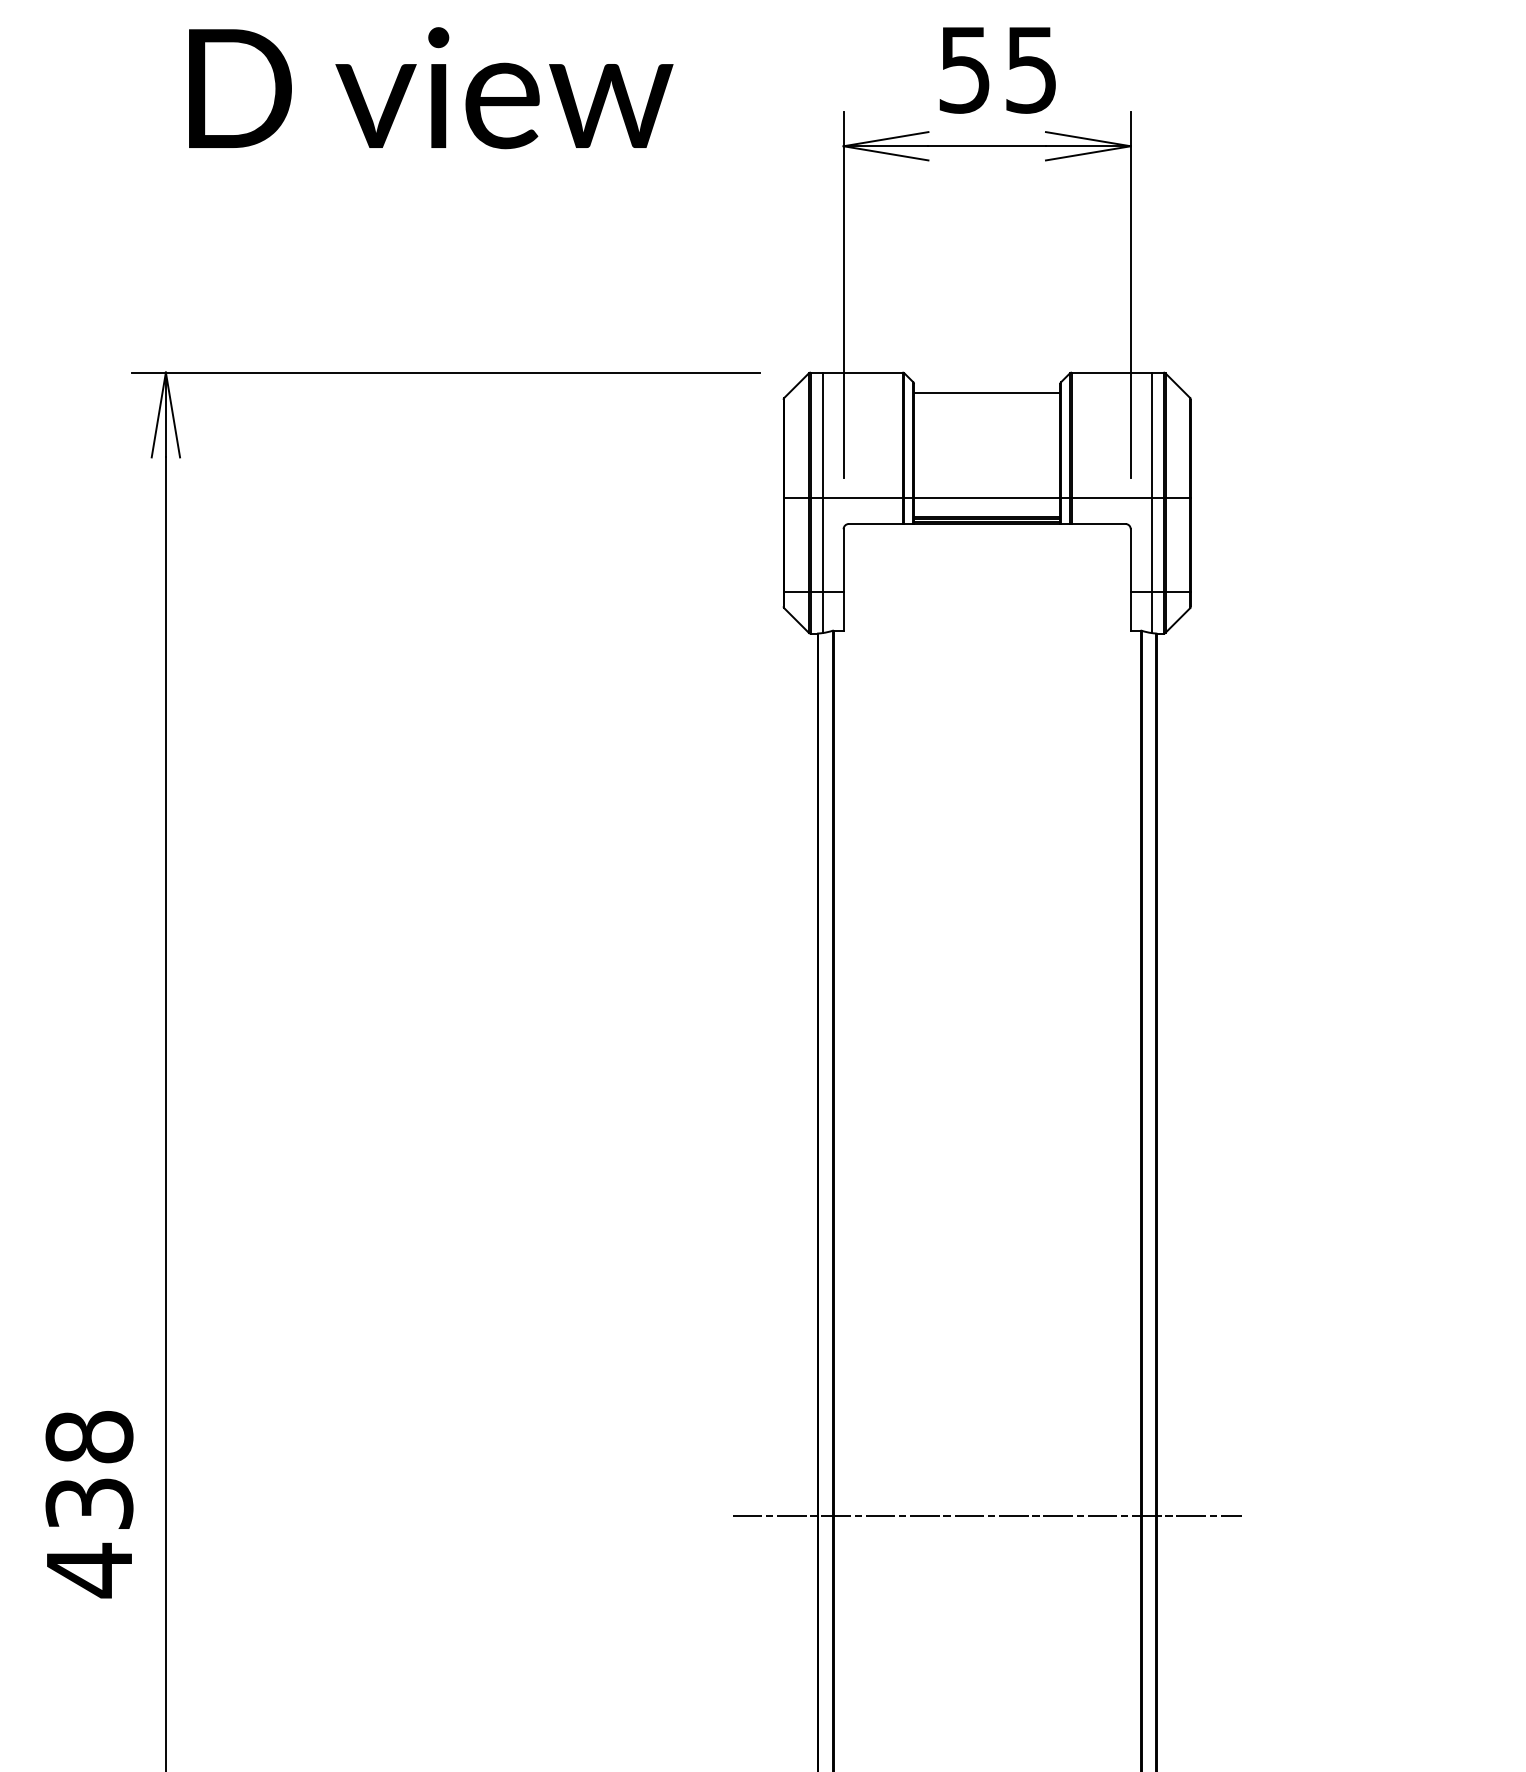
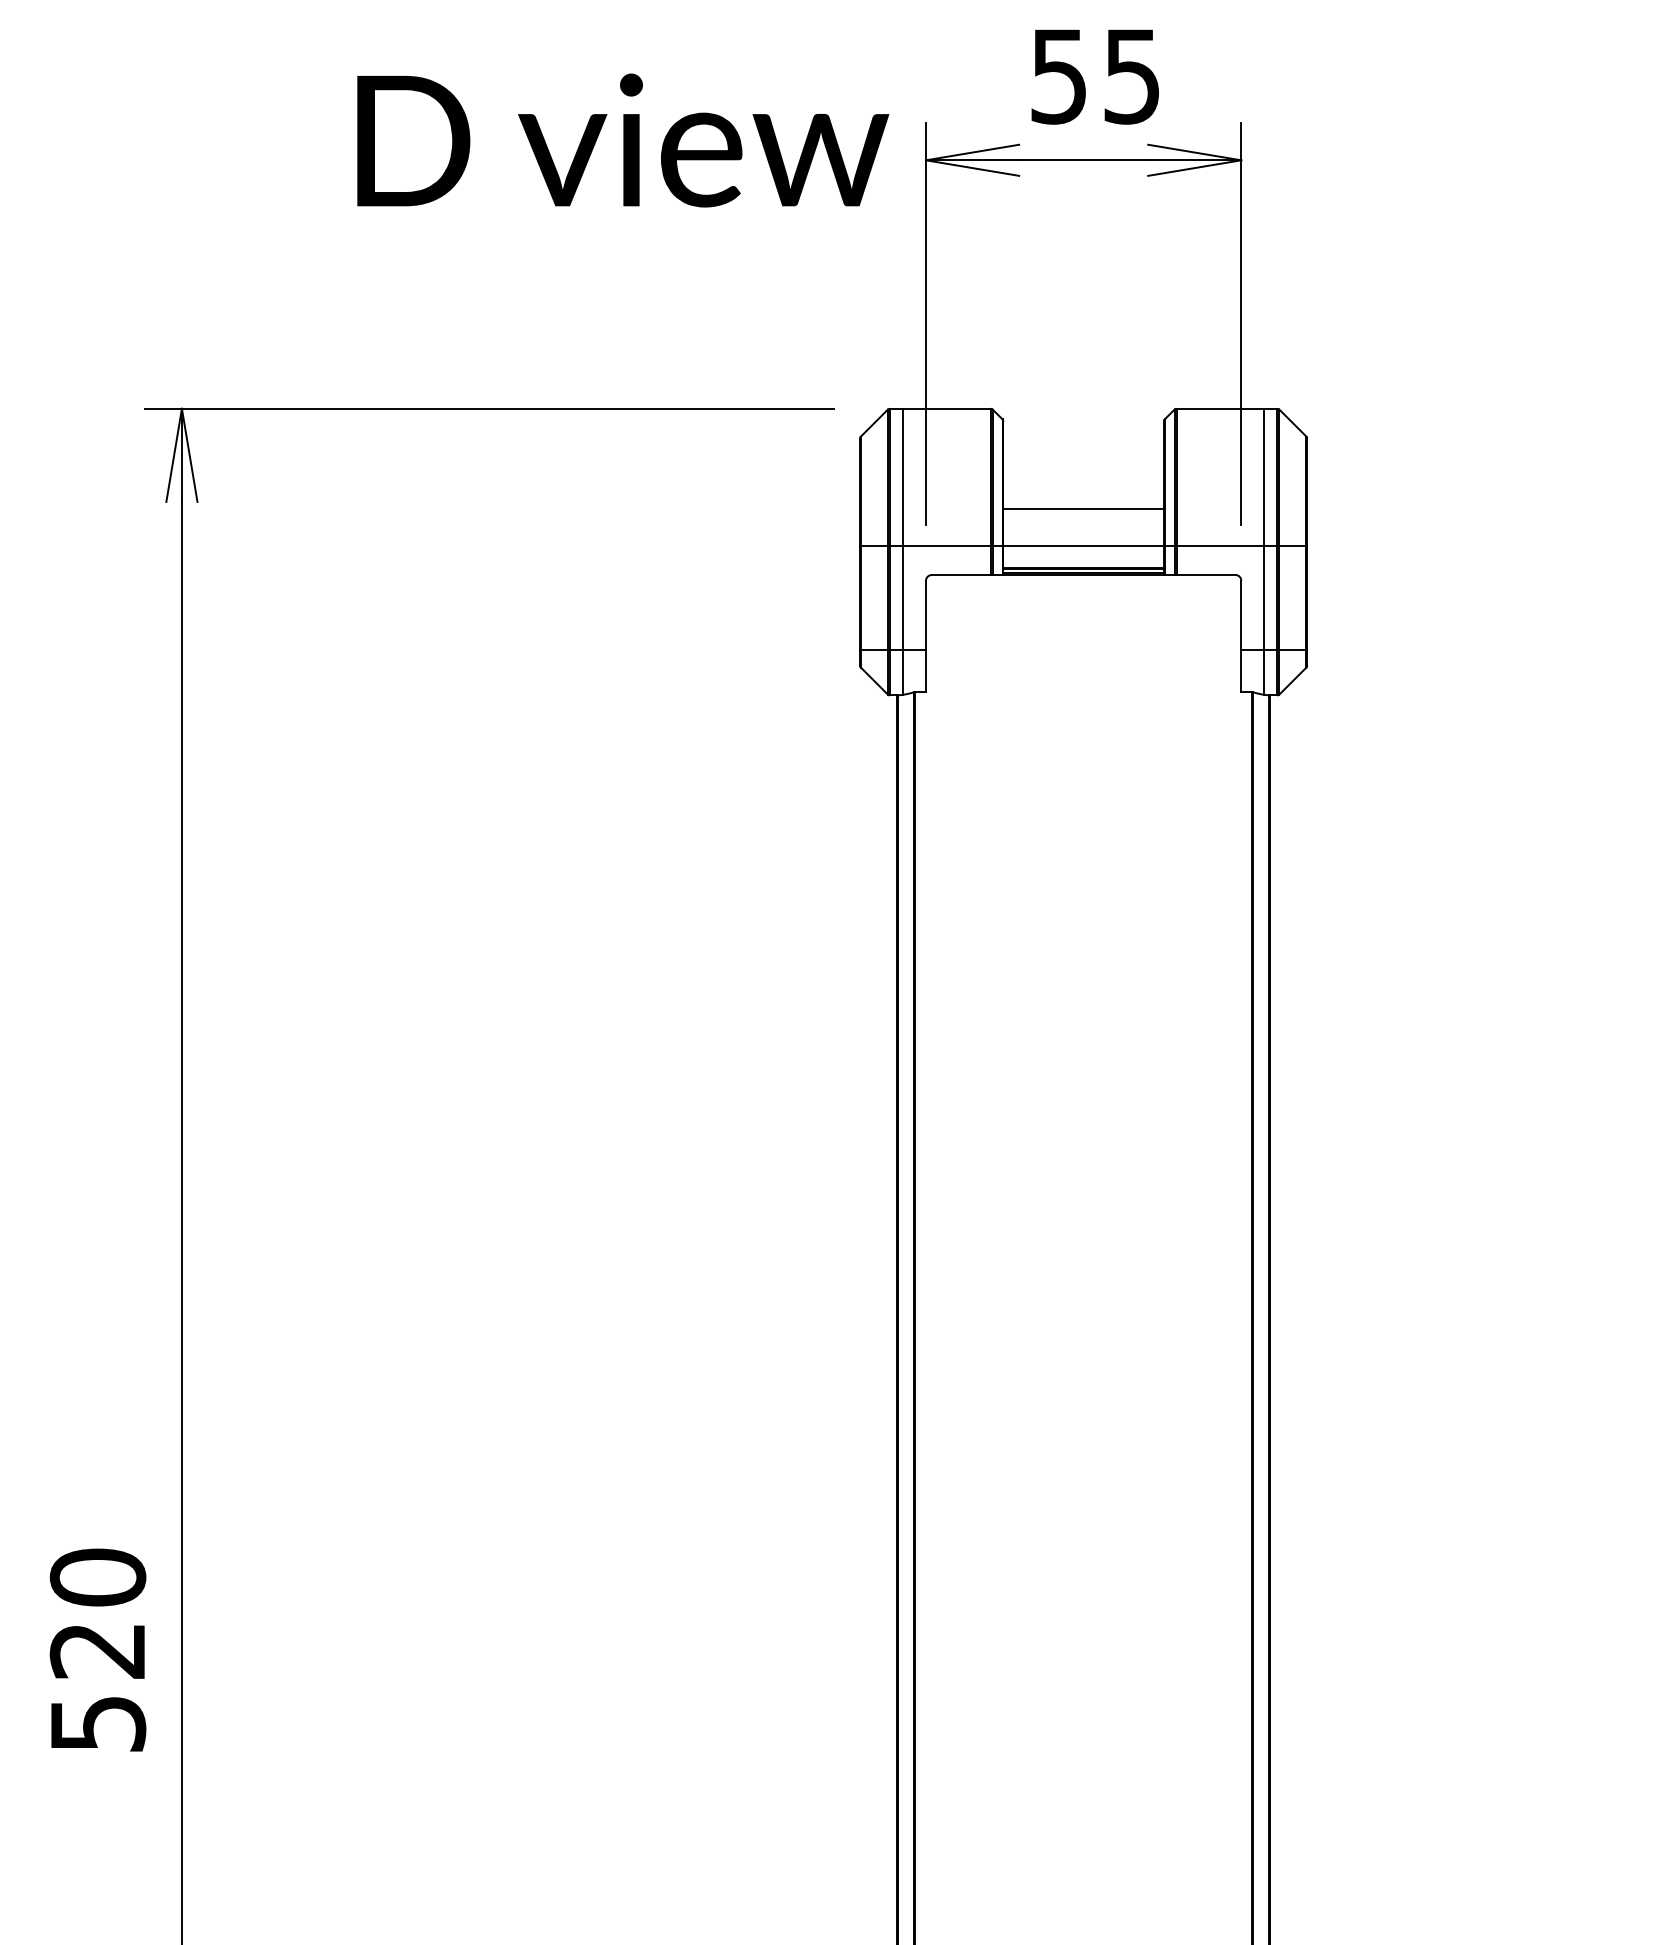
text: (431, 88) -> (623, 140), moved
line: (987, 393) -> (1083, 508), moved
text: (89, 1504) -> (97, 1651), 438 -> 520
line: (987, 1516) -> (1083, 1664), removed

